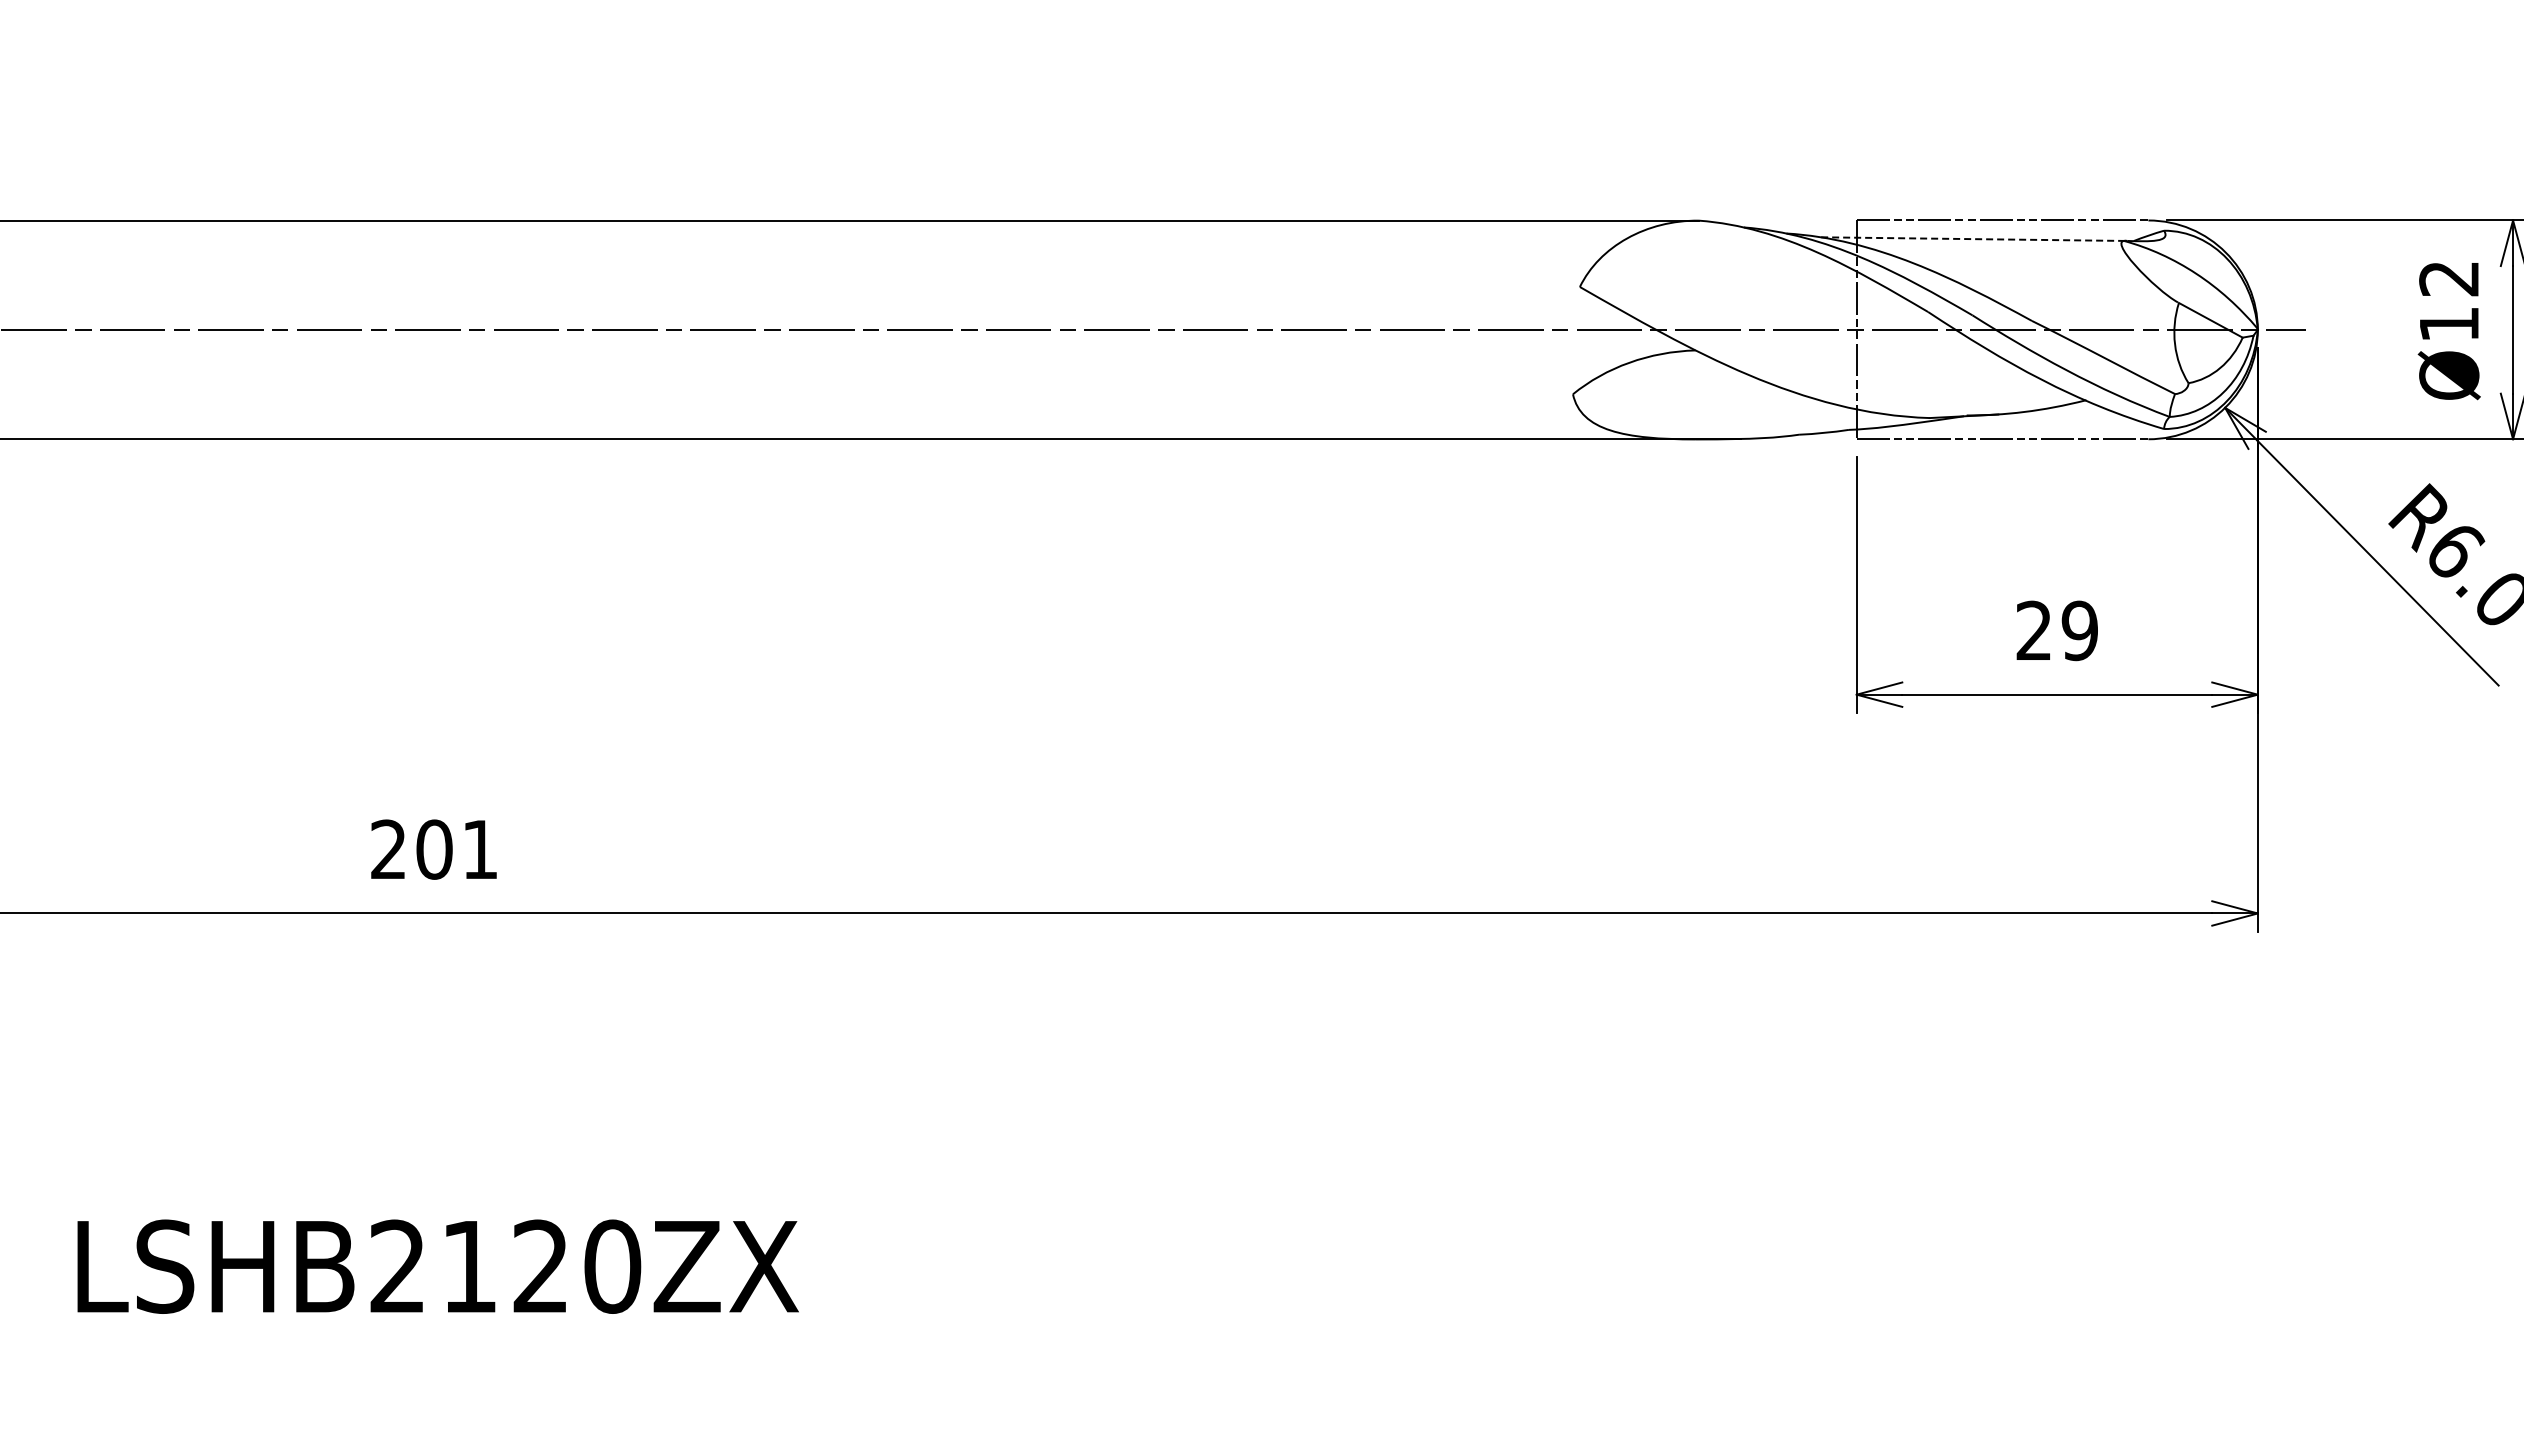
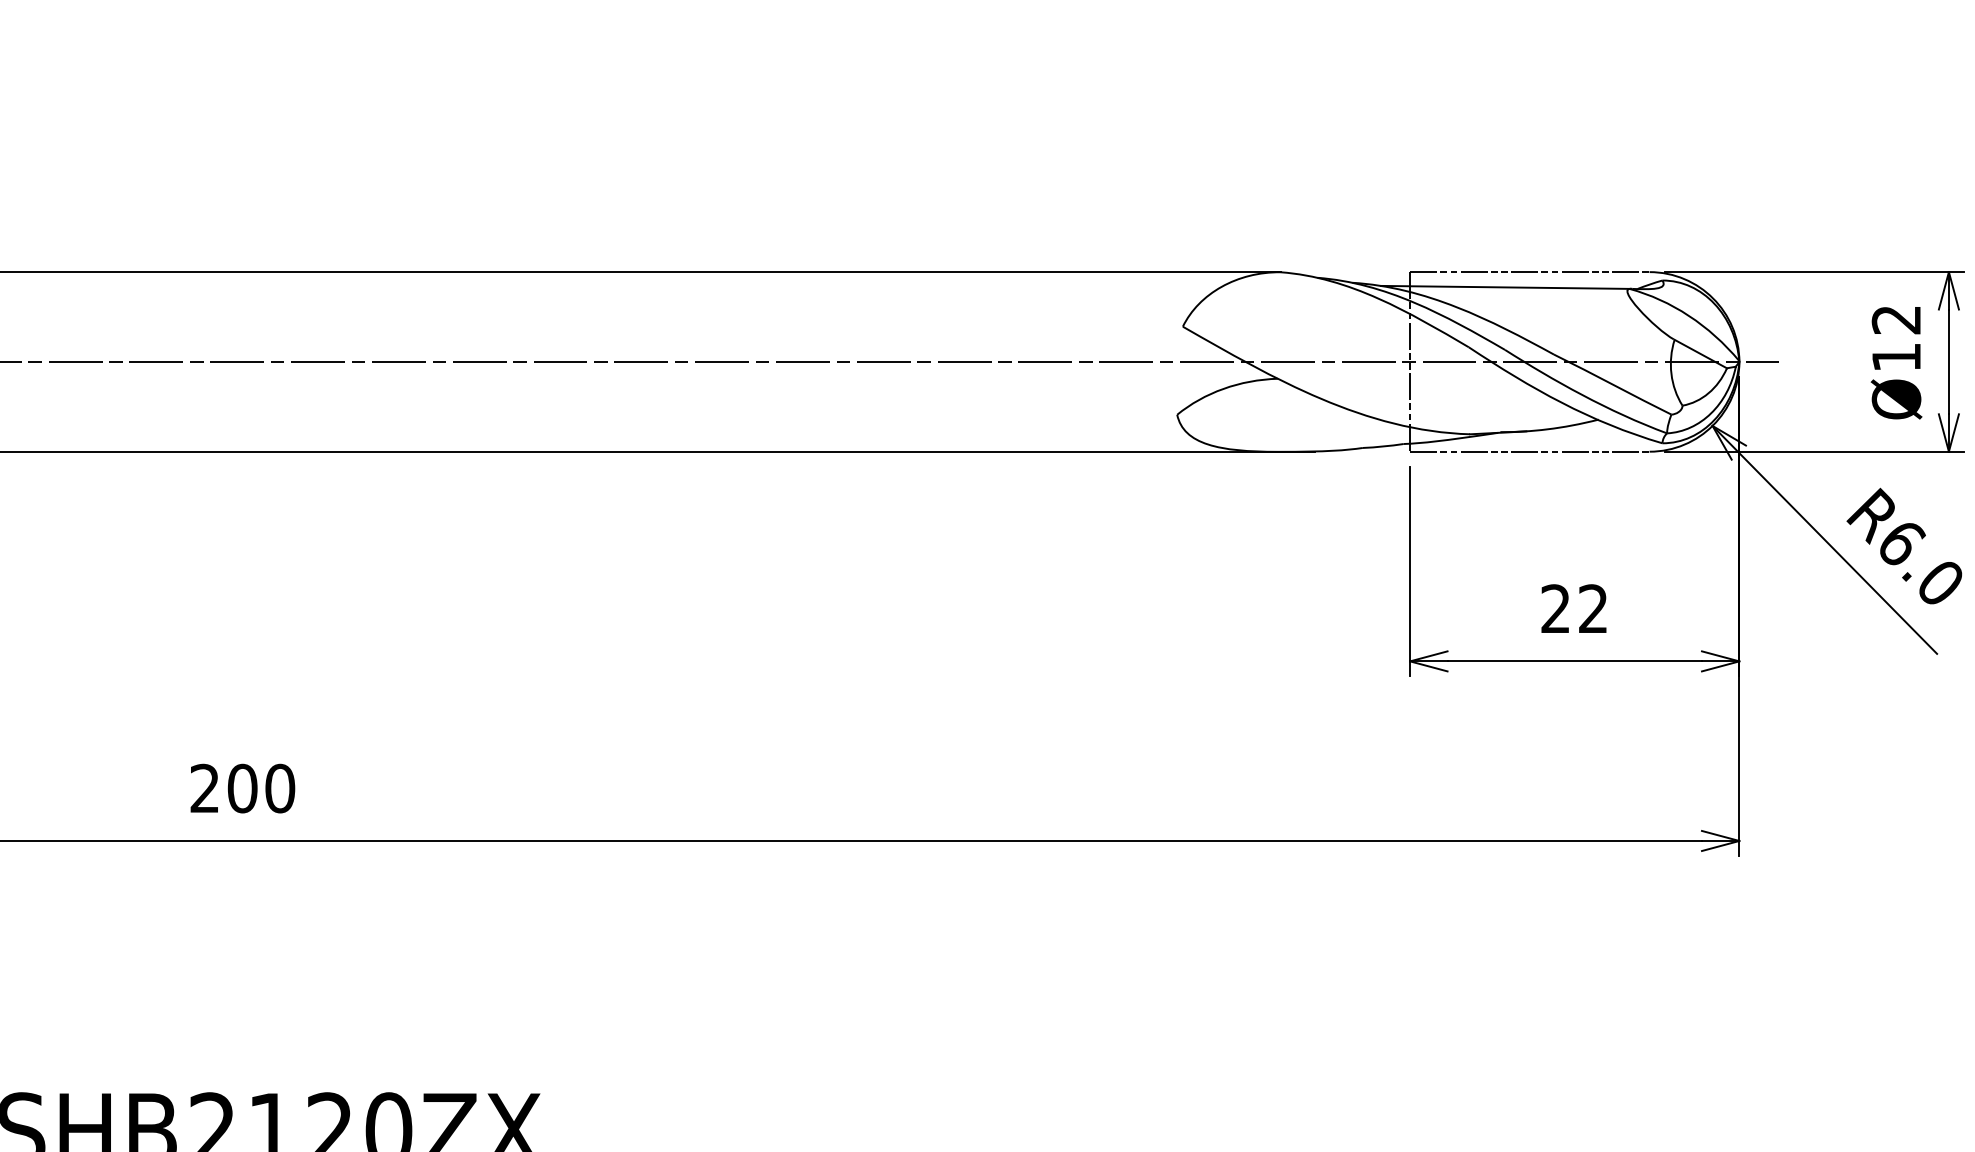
line: (1973, 239) -> (1505, 287), dashed -> solid
text: (2079, 630) -> (1593, 608), 29 -> 22
text: (480, 849) -> (280, 788), 201 -> 200

